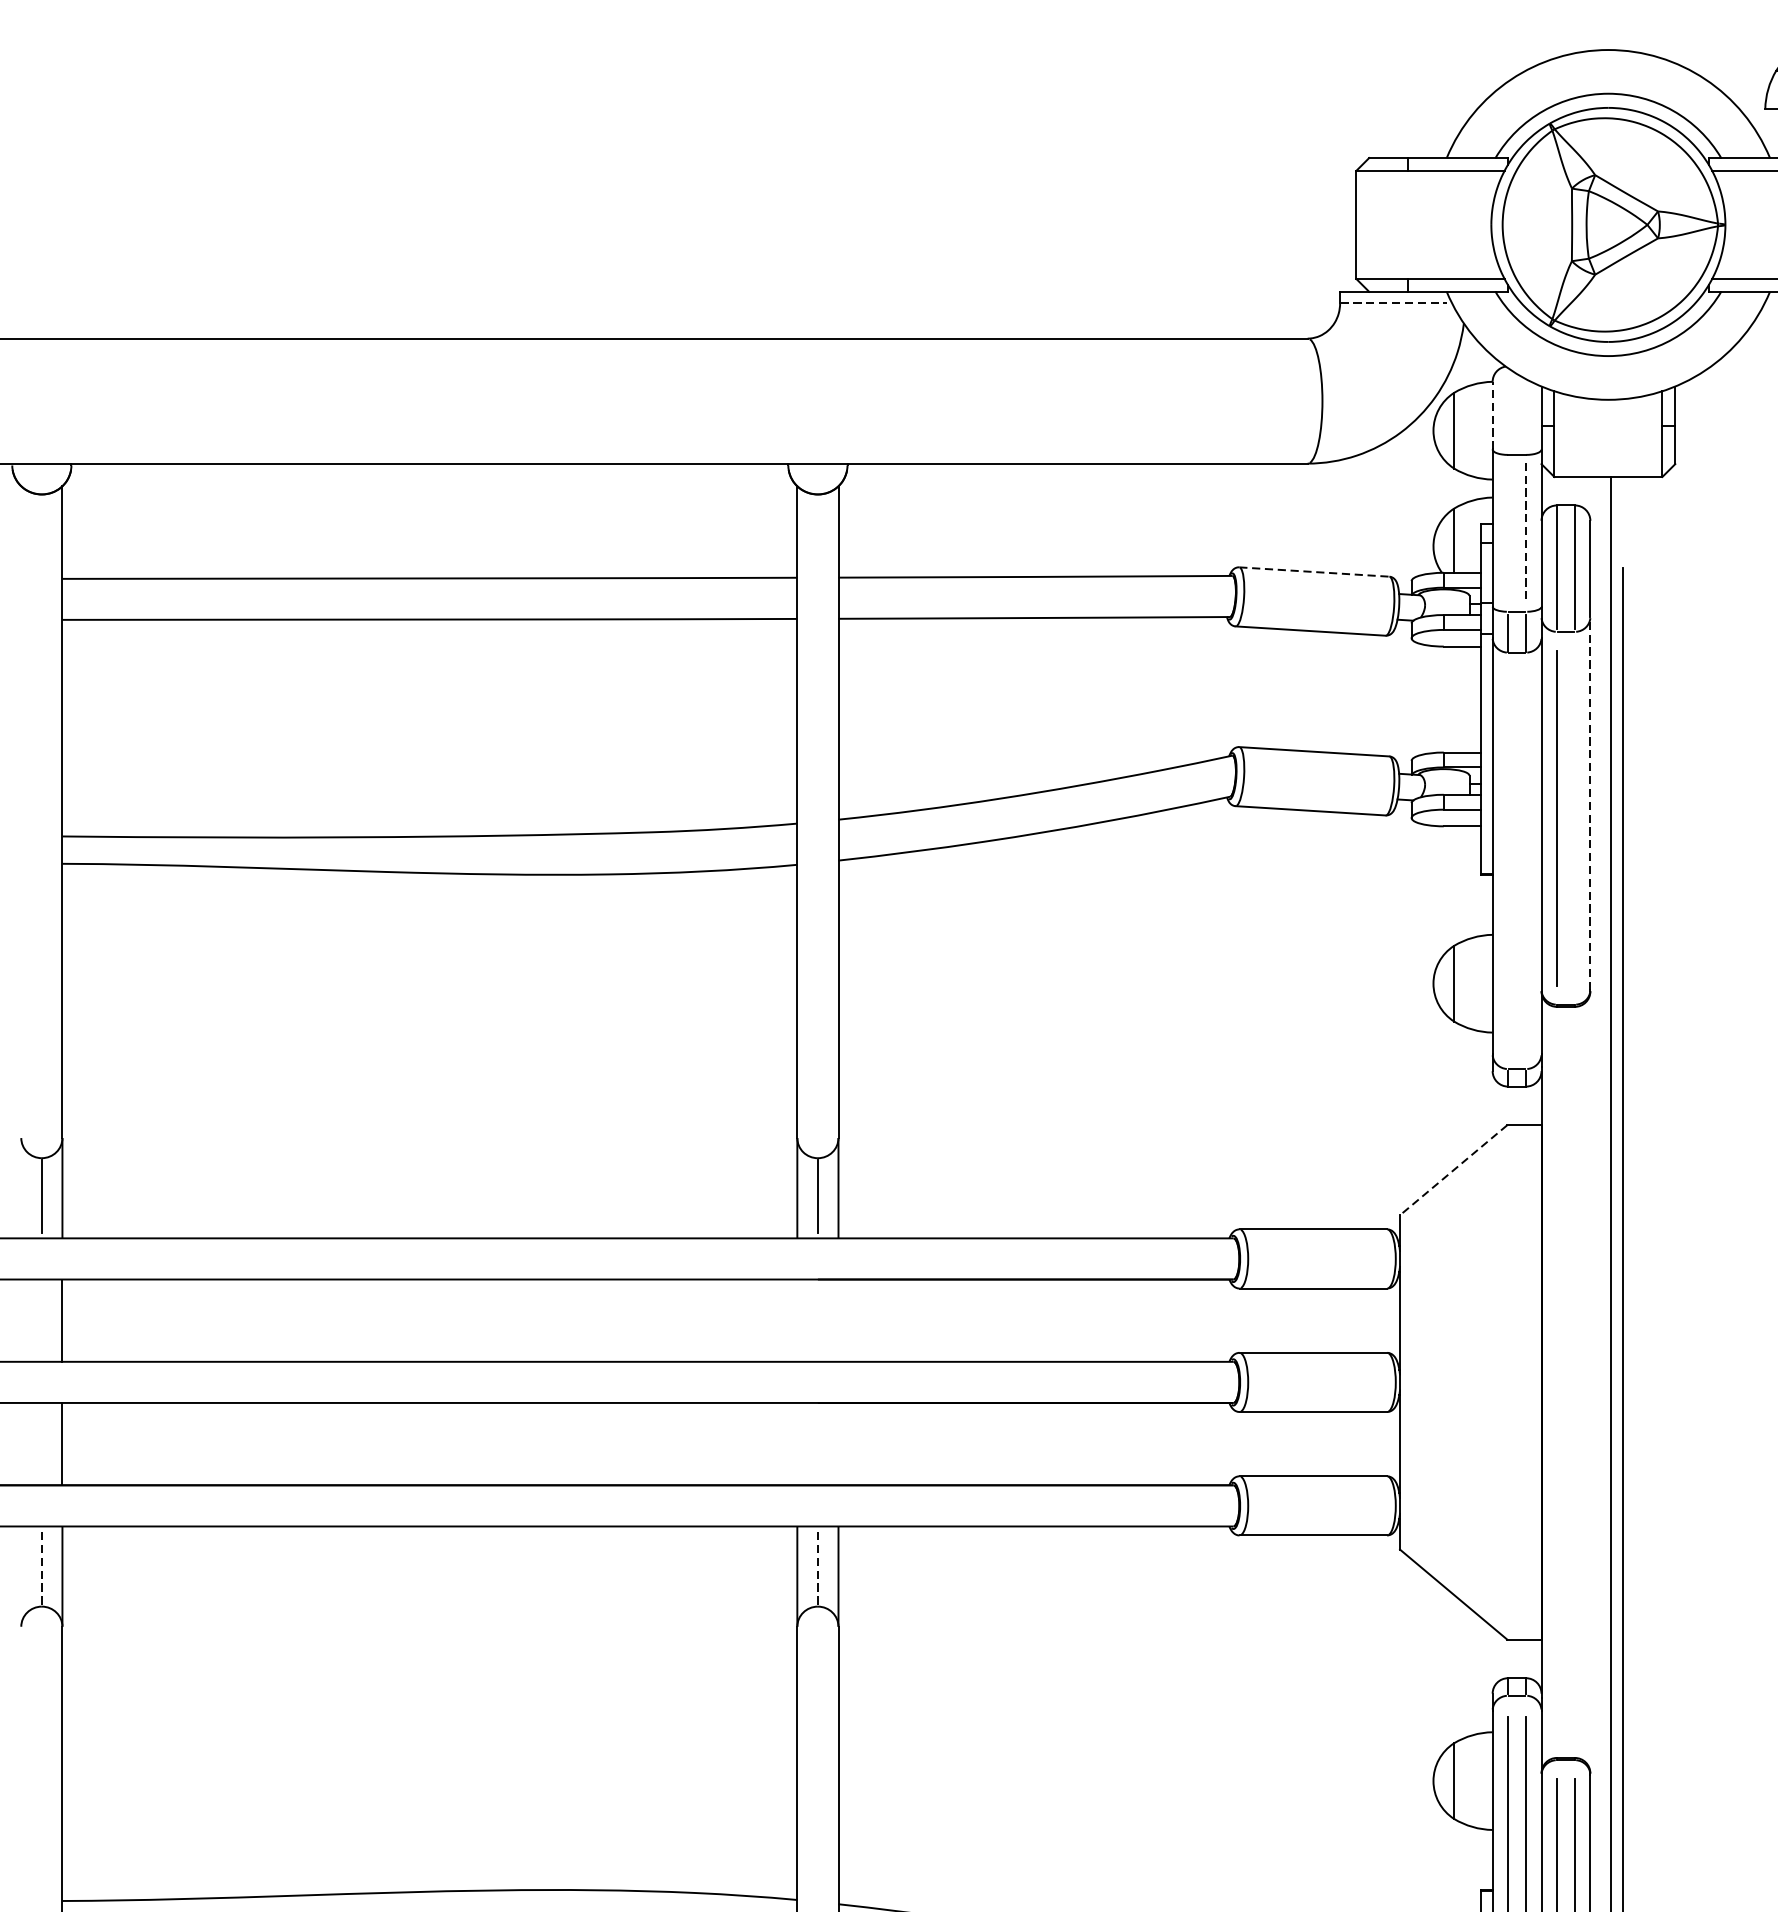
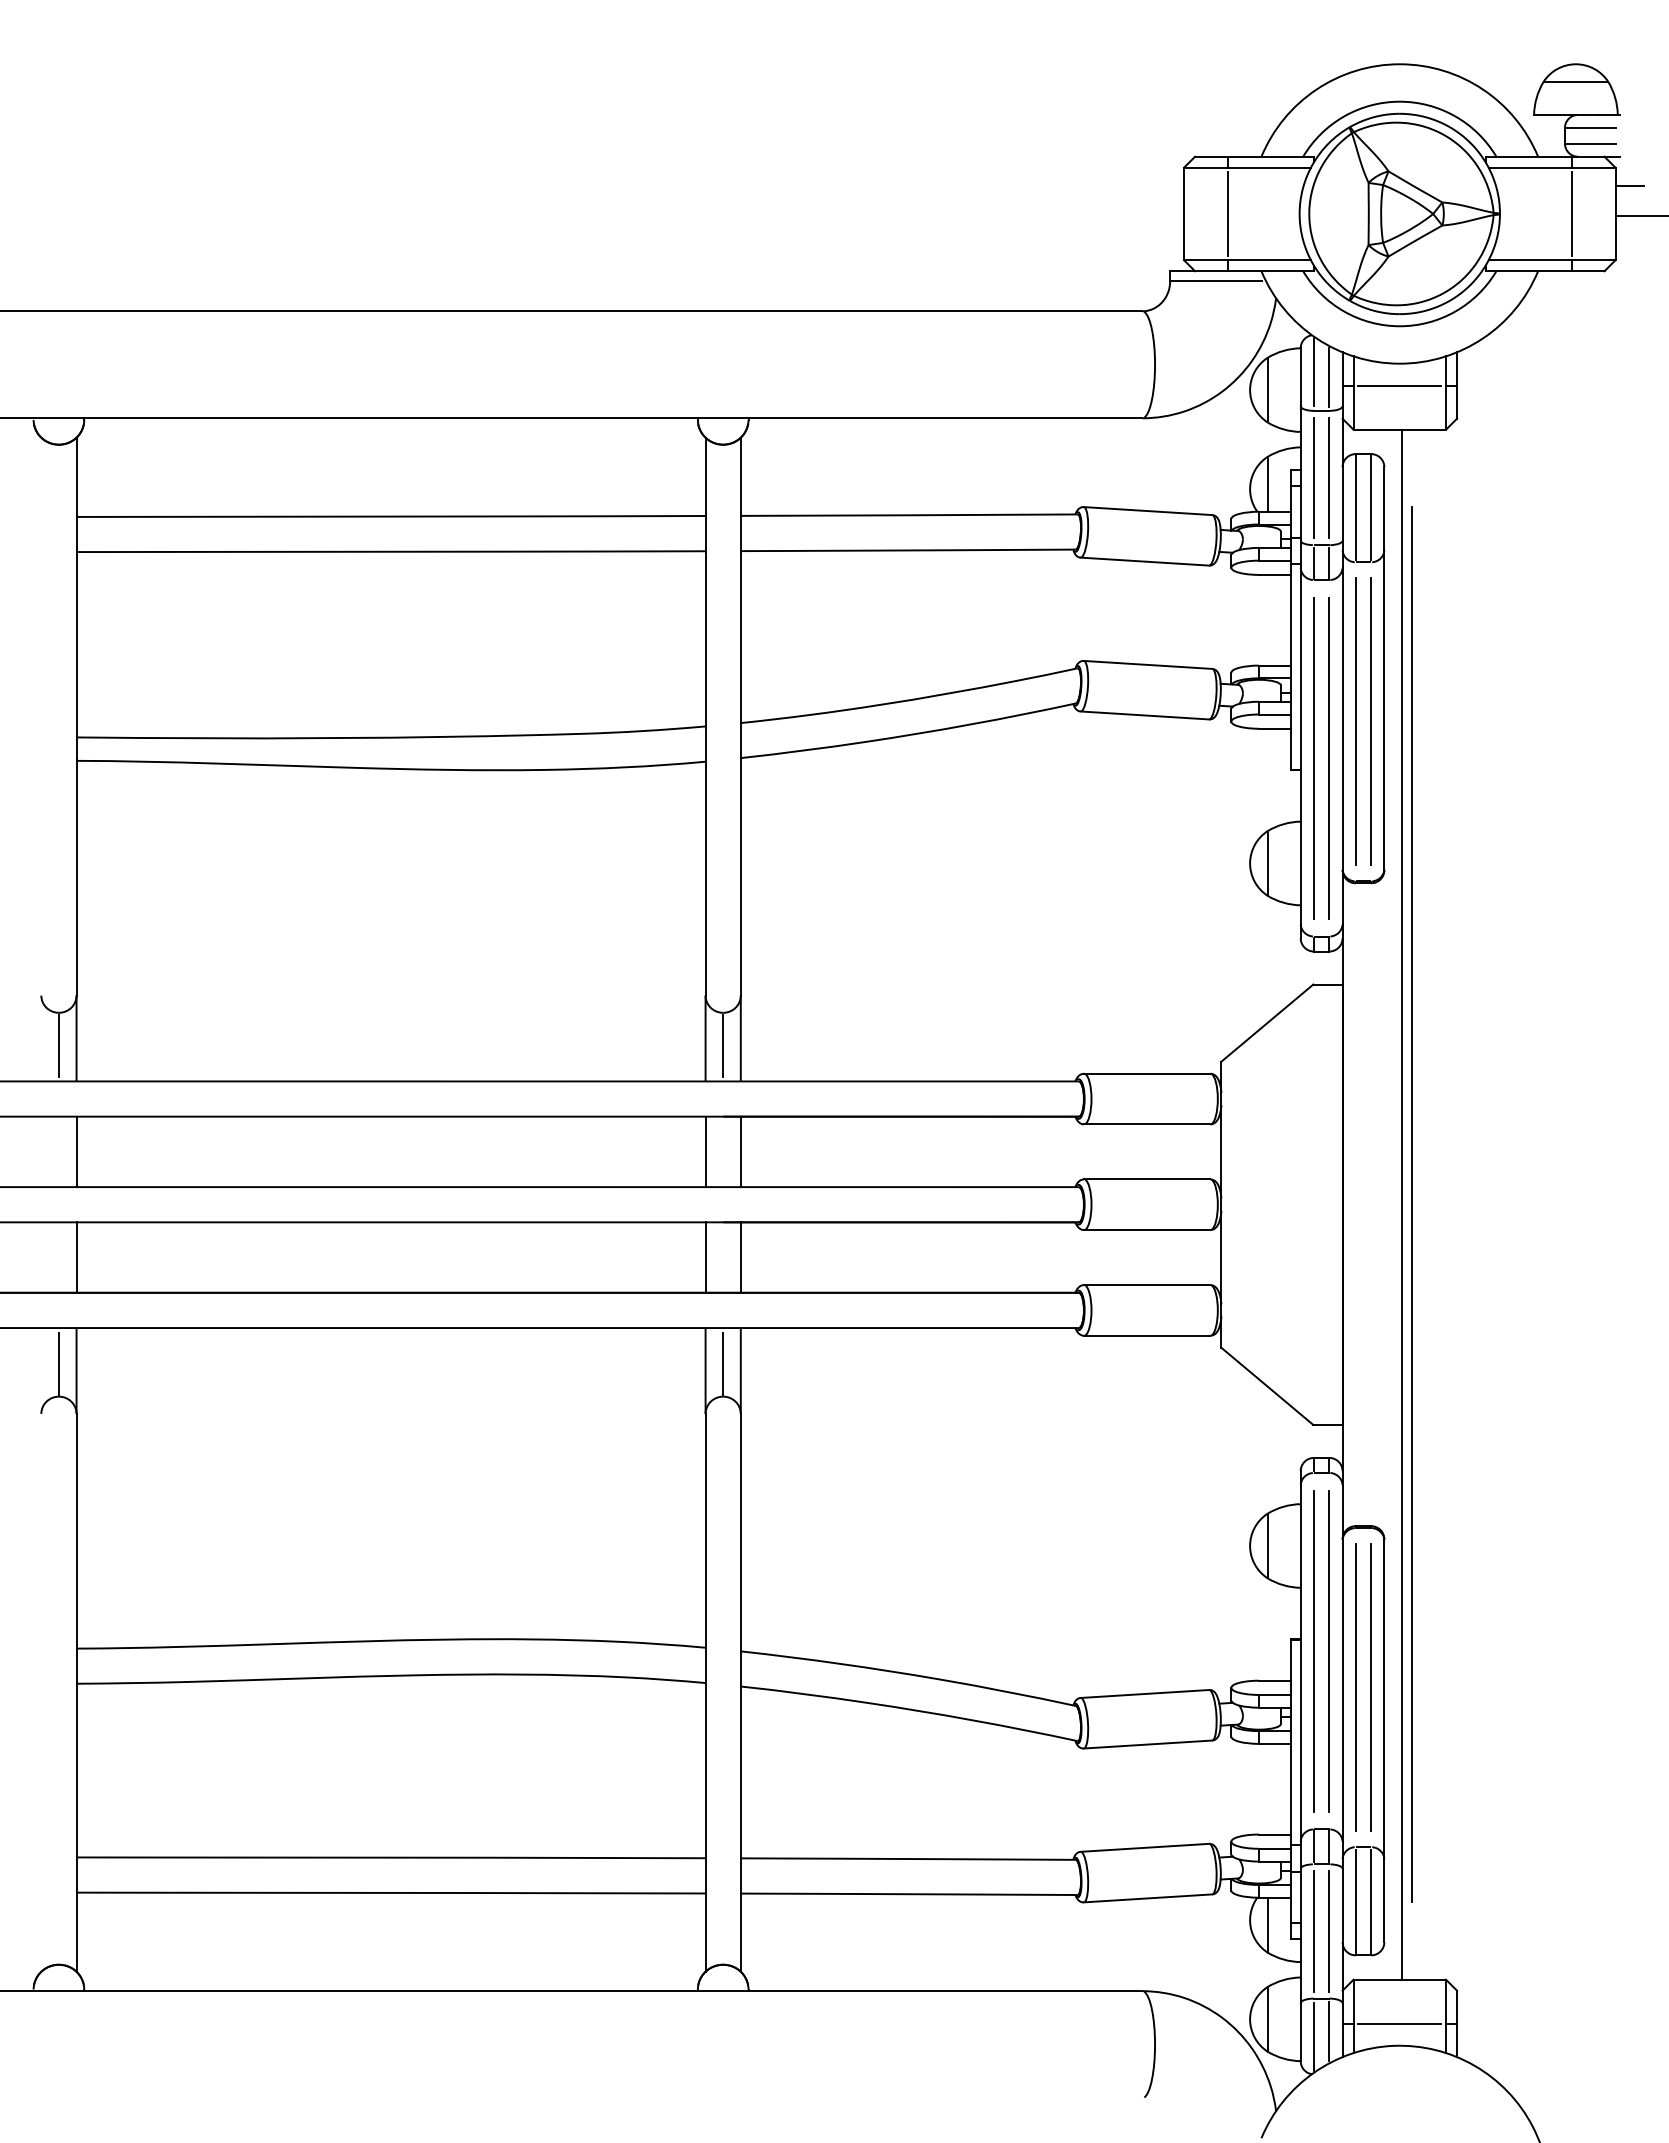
line: (1408, 224) -> (1228, 213), added
line: (1394, 303) -> (1216, 281), dashed -> solid
line: (1507, 408) -> (1313, 371), added
line: (1492, 415) -> (1300, 377), dashed -> solid
line: (1526, 415) -> (1329, 377), added
line: (1608, 425) -> (1399, 385), added
line: (1507, 532) -> (1313, 477), added
line: (1526, 533) -> (1329, 478), dashed -> solid
line: (1314, 572) -> (1148, 511), dashed -> solid
line: (1590, 803) -> (1384, 709), dashed -> solid
line: (1575, 817) -> (1371, 721), added
line: (1526, 859) -> (1329, 757), added
line: (1507, 861) -> (1313, 758), added
line: (1453, 1170) -> (1267, 1023), dashed -> solid
line: (797, 1320) -> (705, 1151), added
line: (838, 1320) -> (740, 1151), added
line: (797, 1444) -> (705, 1257), added
line: (838, 1444) -> (740, 1257), added
line: (41, 1567) -> (58, 1363), dashed -> solid
line: (818, 1567) -> (723, 1363), dashed -> solid

